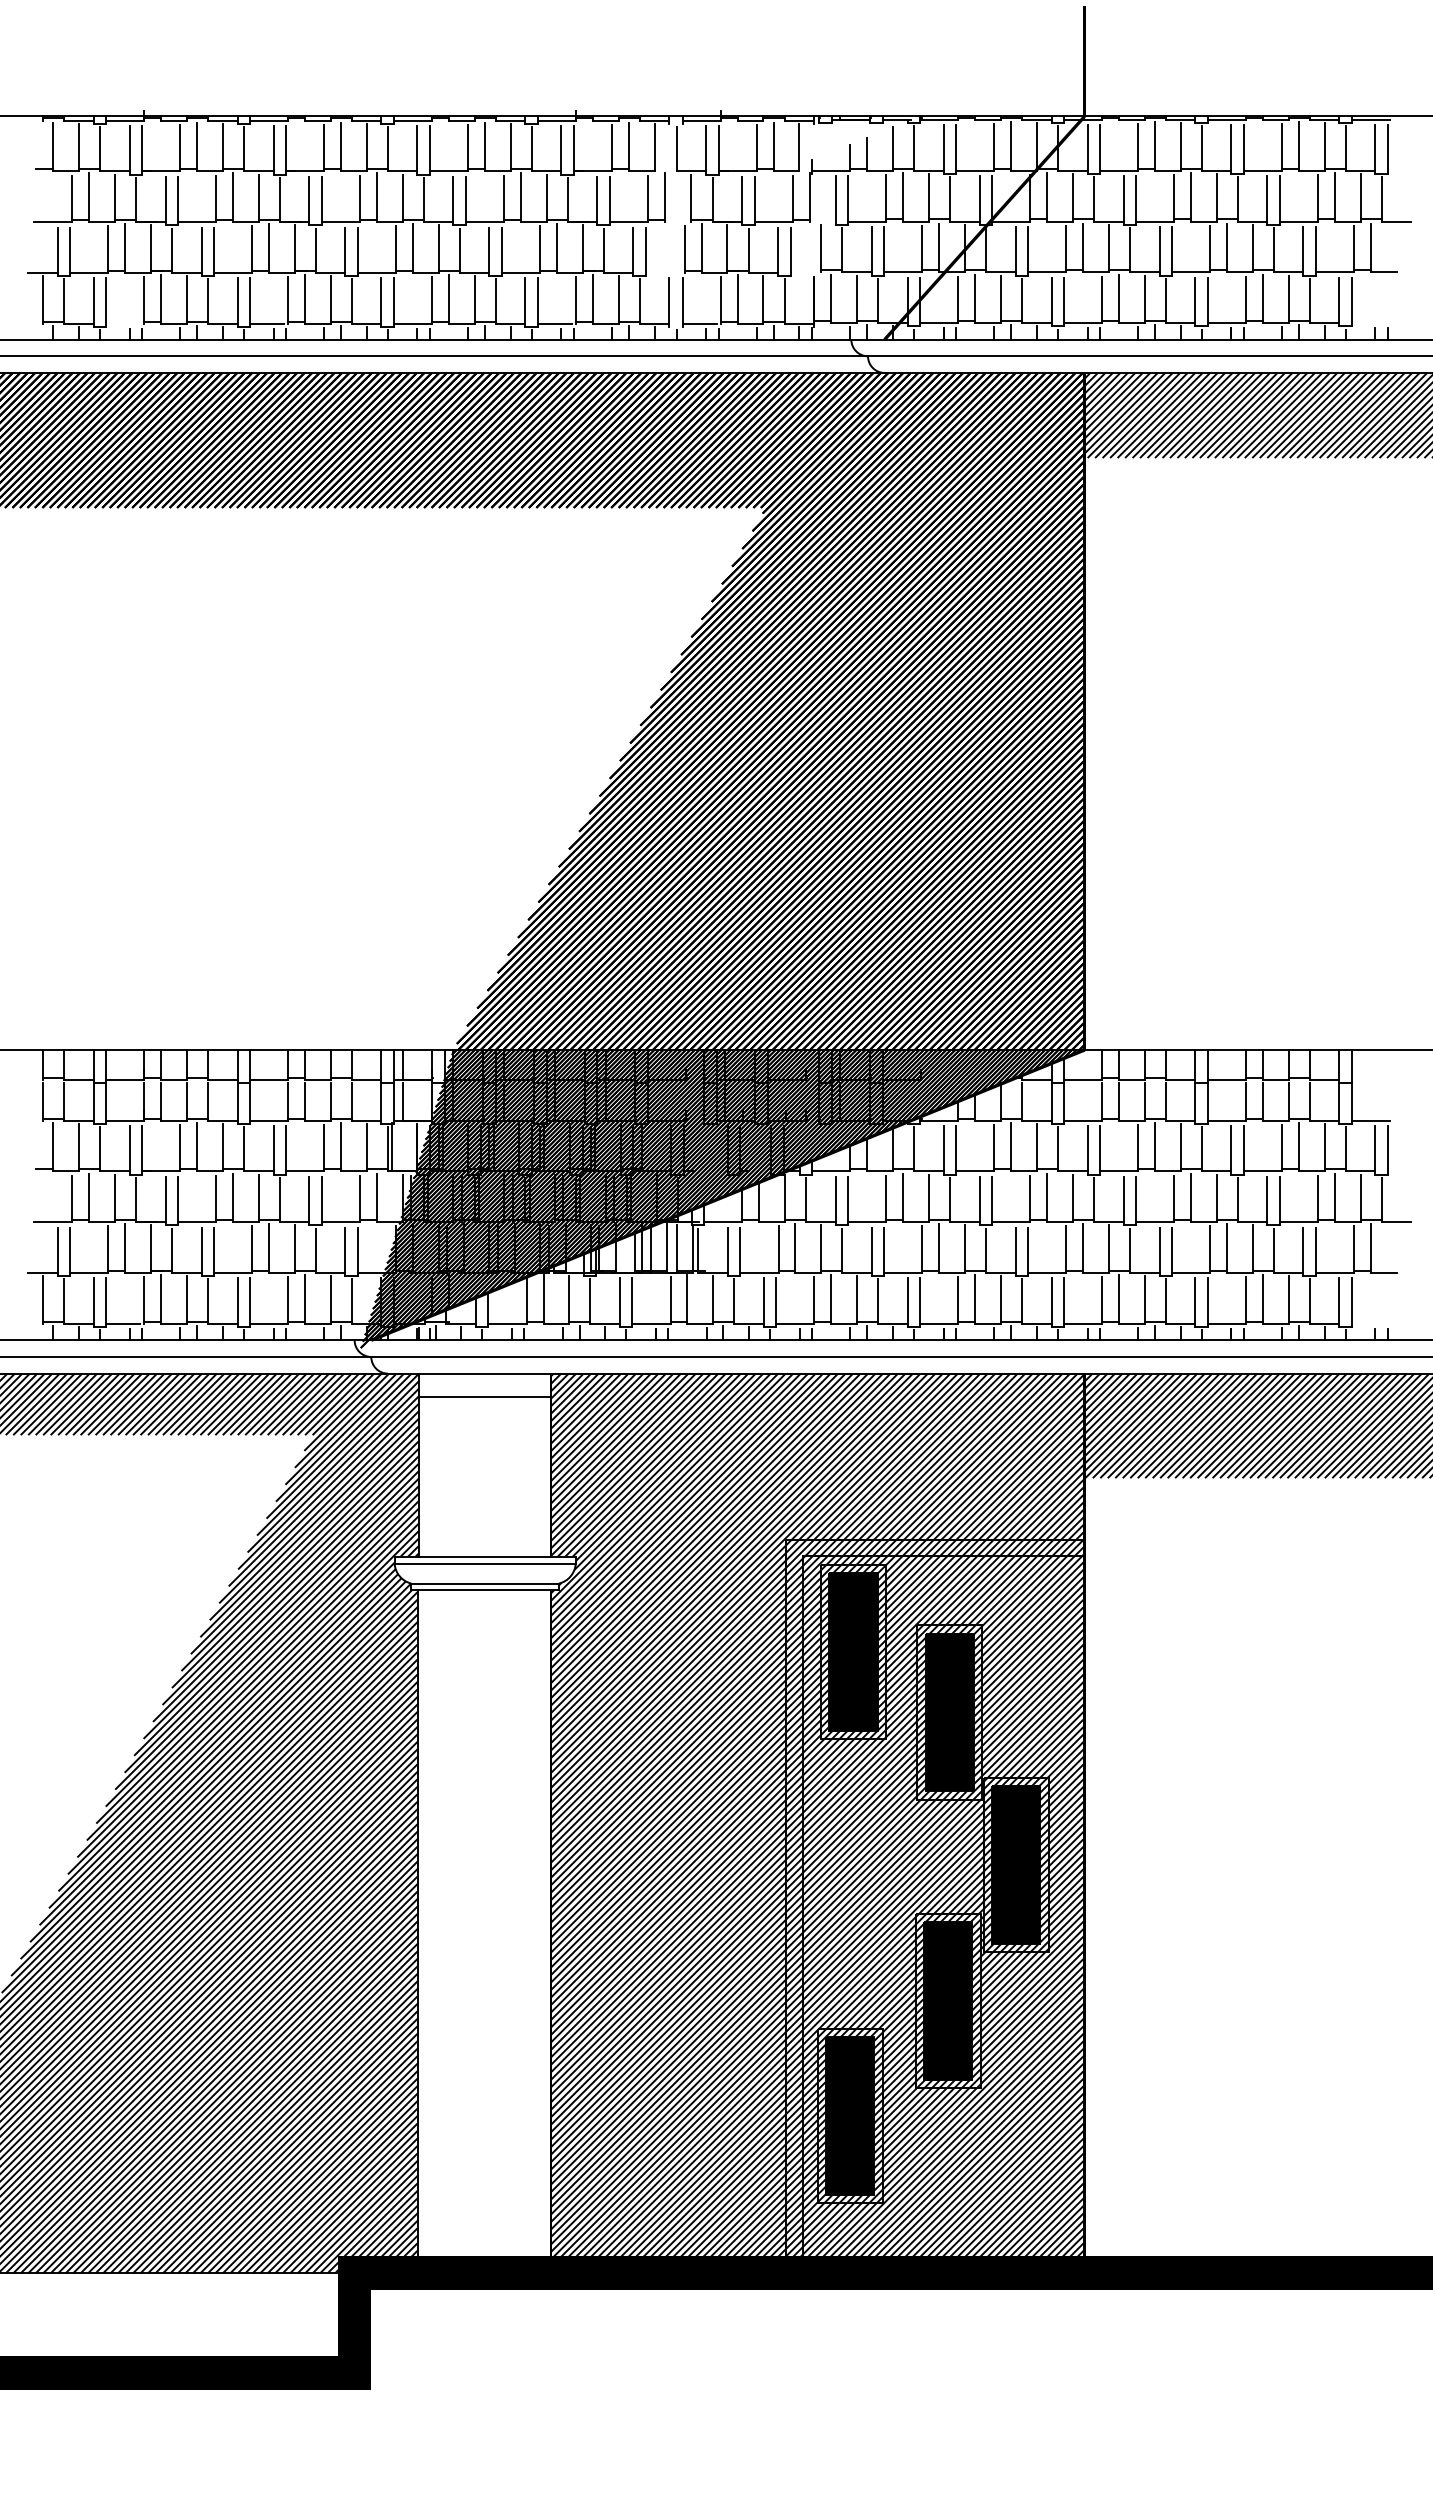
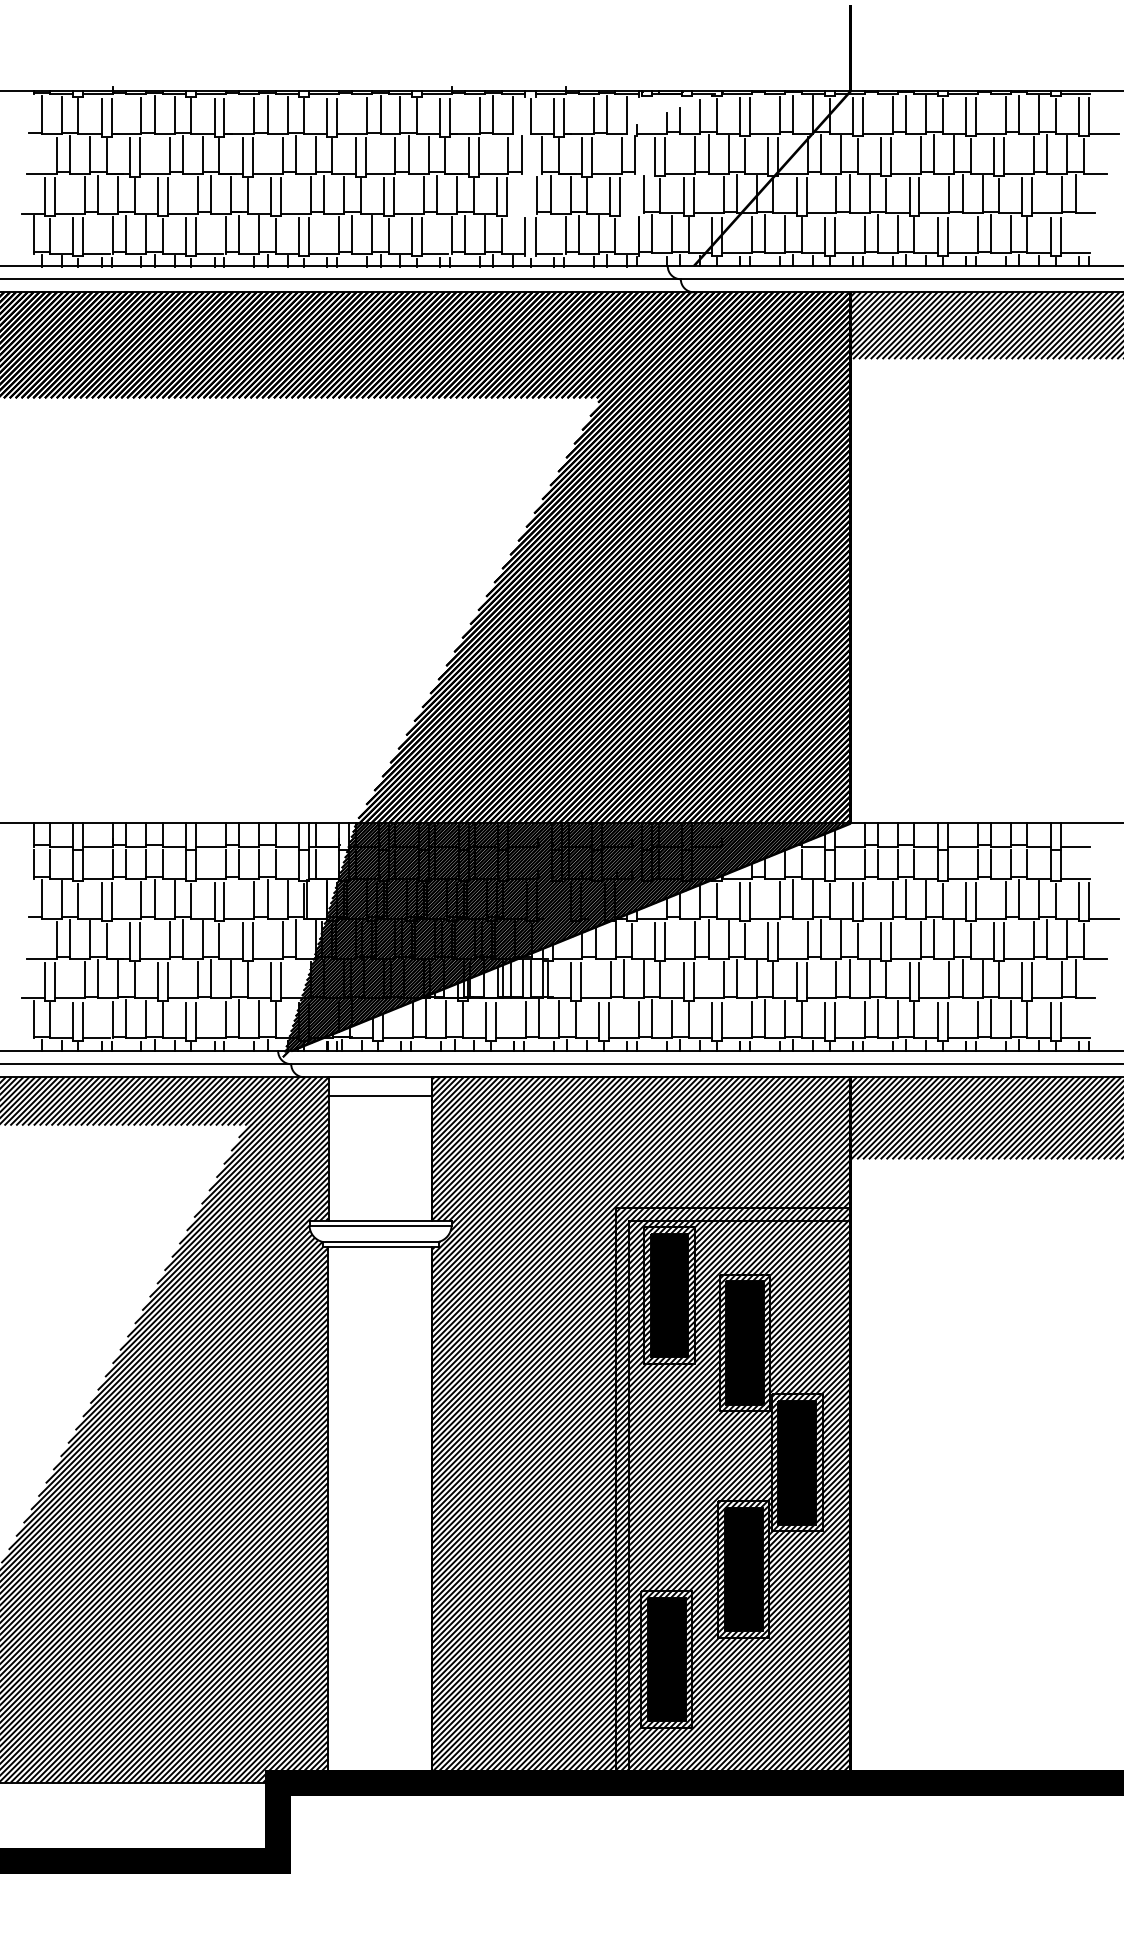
line: (1407, 170) -> (1104, 133), added
line: (122, 323) -> (96, 253), added
line: (1371, 323) -> (1075, 253), added
line: (1371, 1080) -> (1075, 847), added
line: (1407, 1171) -> (1104, 918), added
line: (1371, 1323) -> (1075, 1037), added

